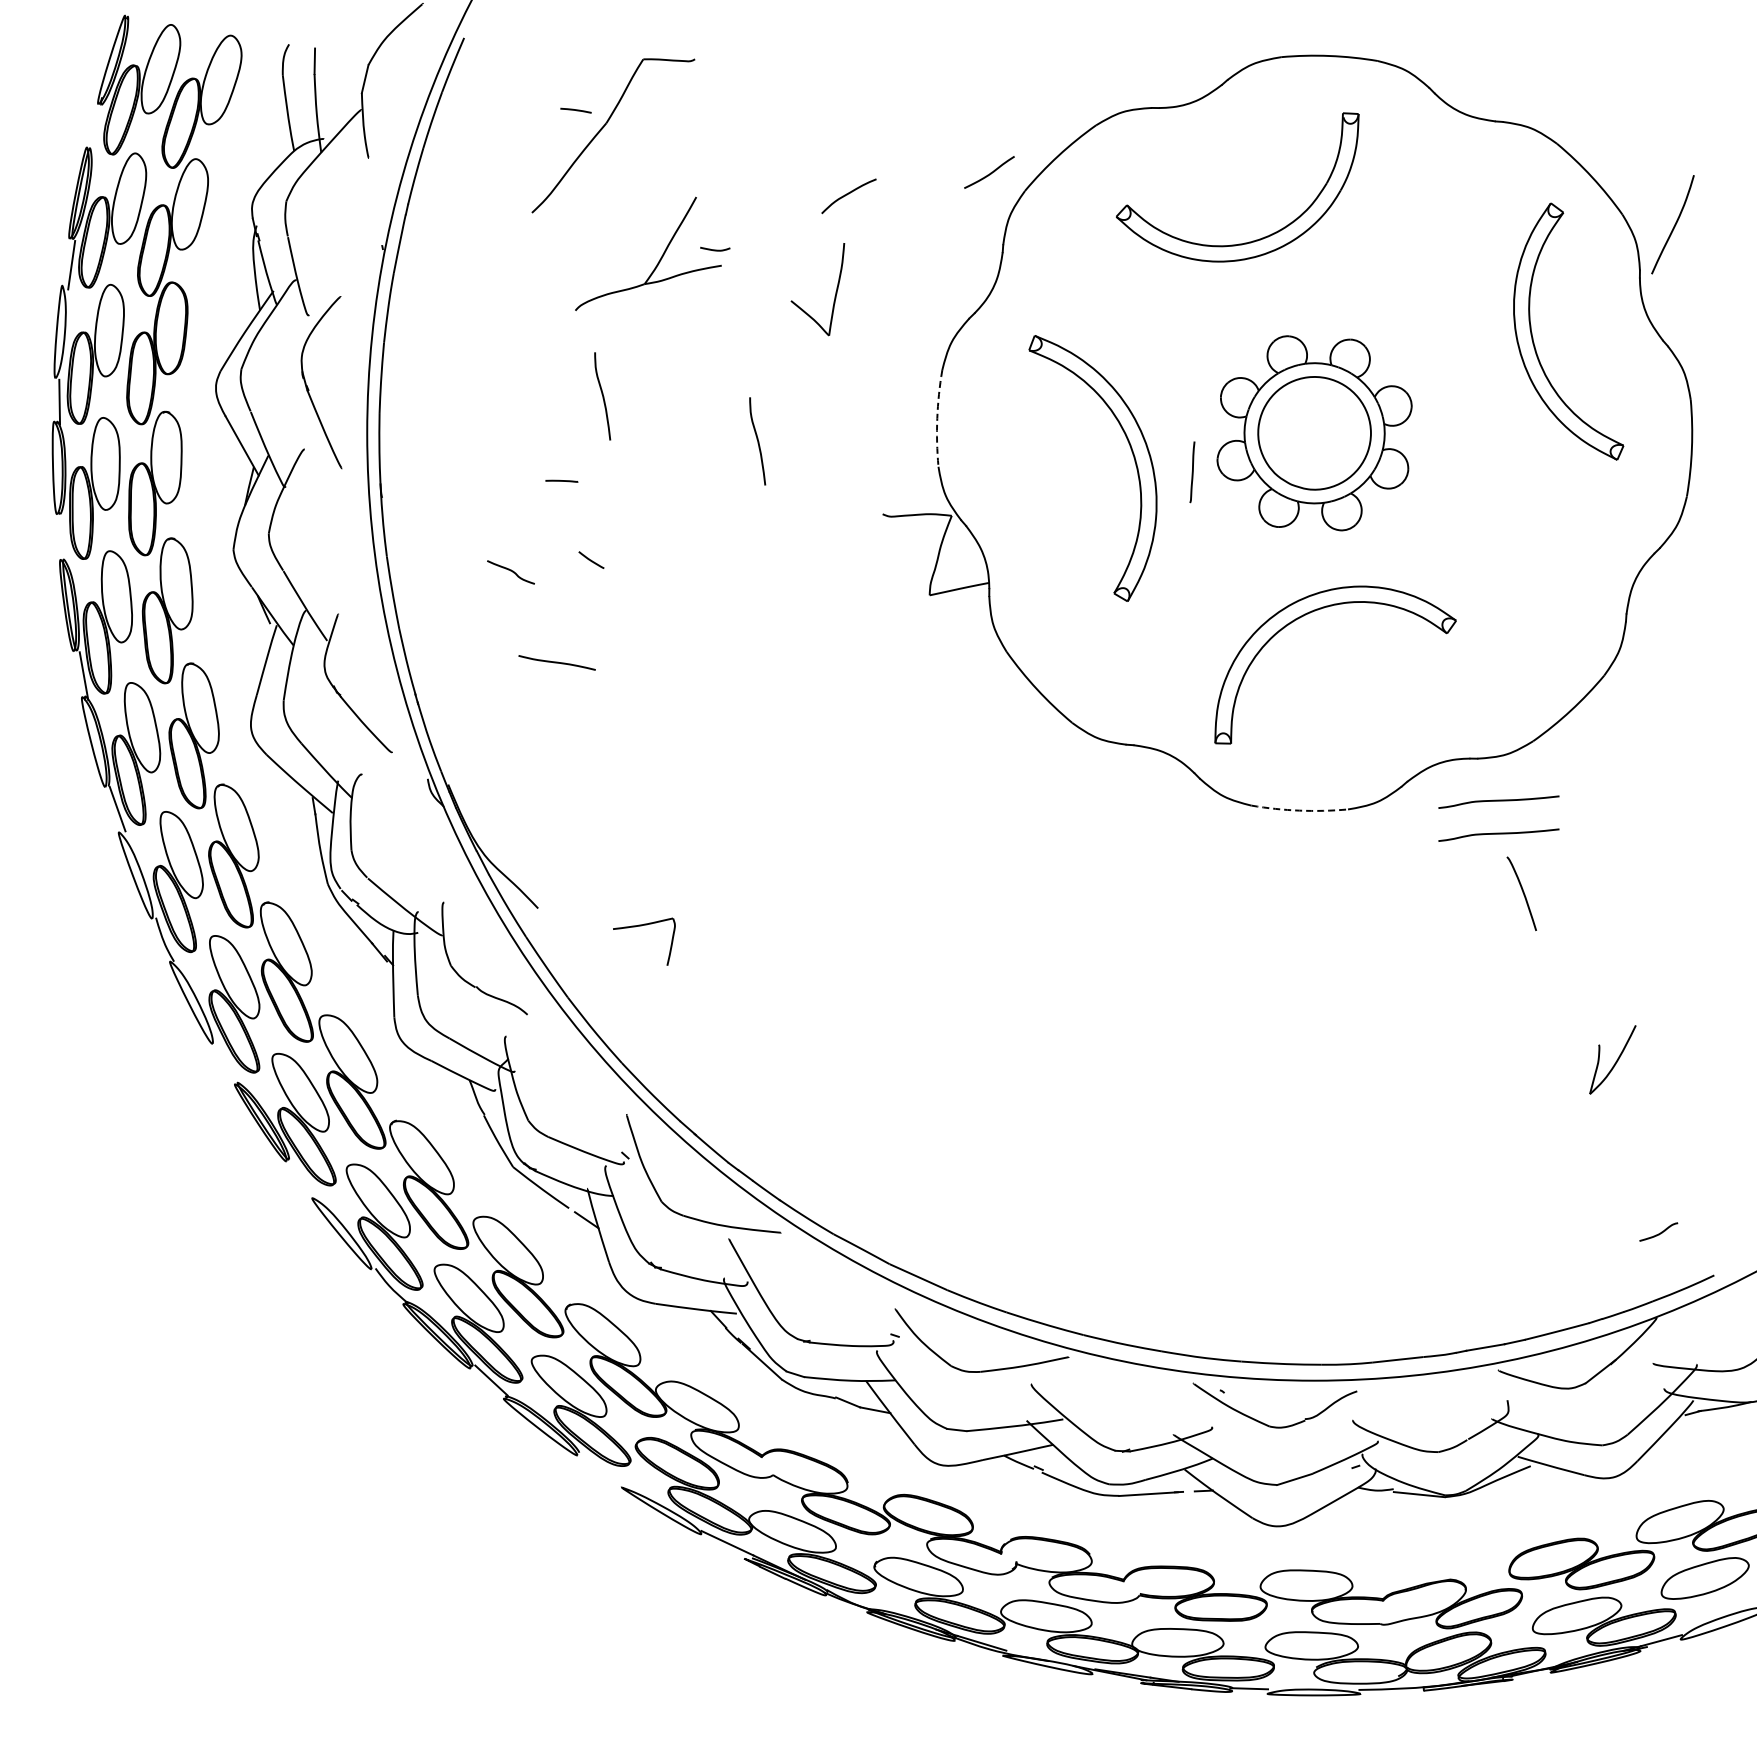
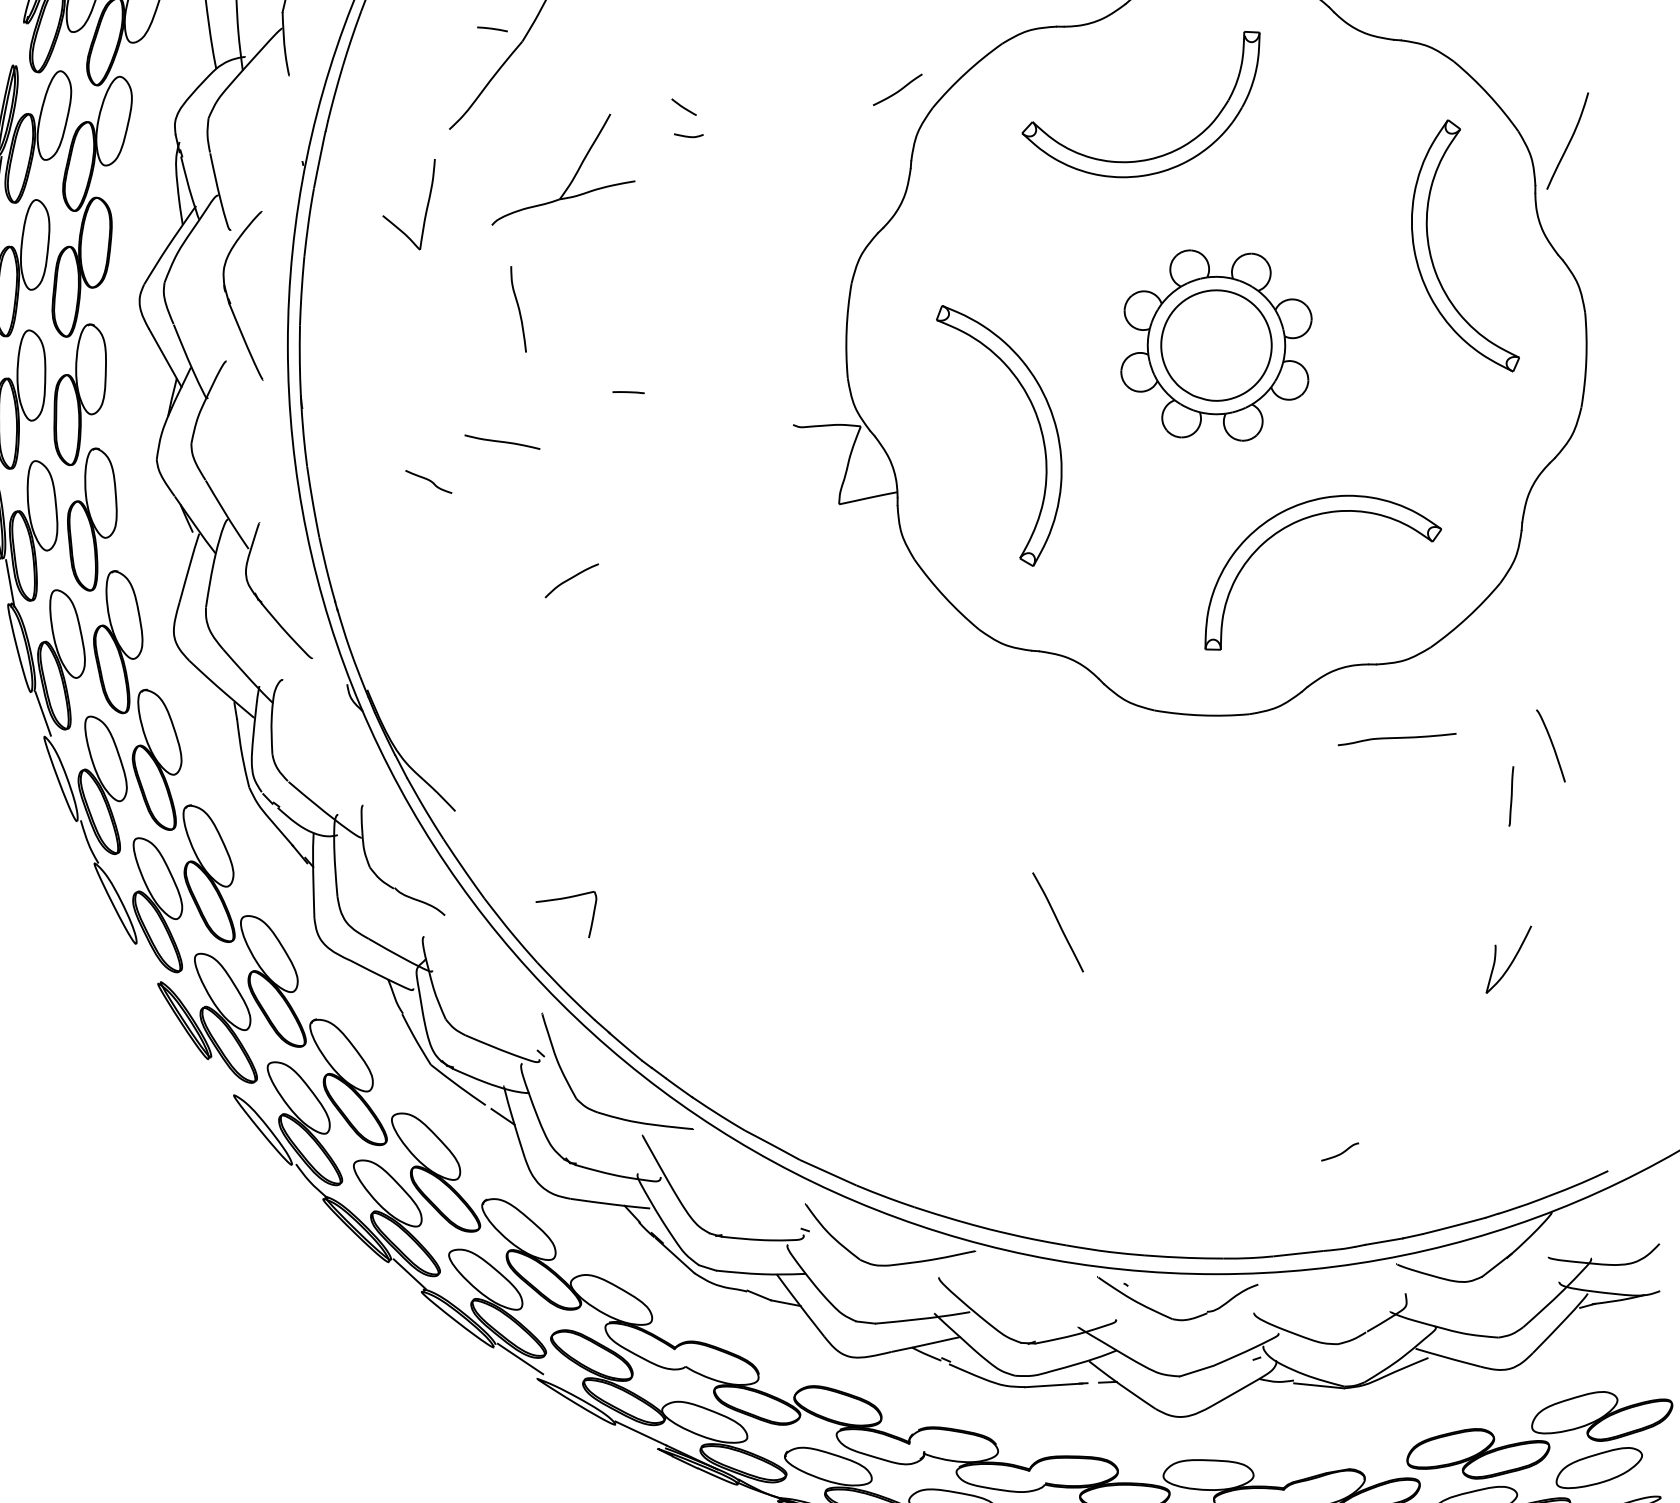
curve: (847, 195) -> (570, 580), moved
curve: (715, 249) -> (689, 135), moved
part: (835, 291) -> (426, 206), moved
arc: (937, 418) -> (846, 331), dashed -> solid
curve: (757, 441) -> (670, 353), removed
part: (1131, 452) -> (1037, 420), moved
line: (1192, 472) -> (1511, 796), moved
line: (561, 480) -> (628, 391), moved
line: (591, 559) -> (684, 106), moved
part: (1318, 610) -> (1306, 519), moved
line: (556, 662) -> (501, 441), moved
curve: (1498, 801) -> (1396, 706), removed
arc: (1299, 810) -> (1201, 715), dashed -> solid
curve: (1522, 892) -> (1551, 744), moved
part: (641, 926) -> (563, 899), moved
line: (1152, 1021) -> (1057, 922), added
curve: (1658, 1233) -> (1339, 1153), moved
line: (604, 1466) -> (520, 1358), added

